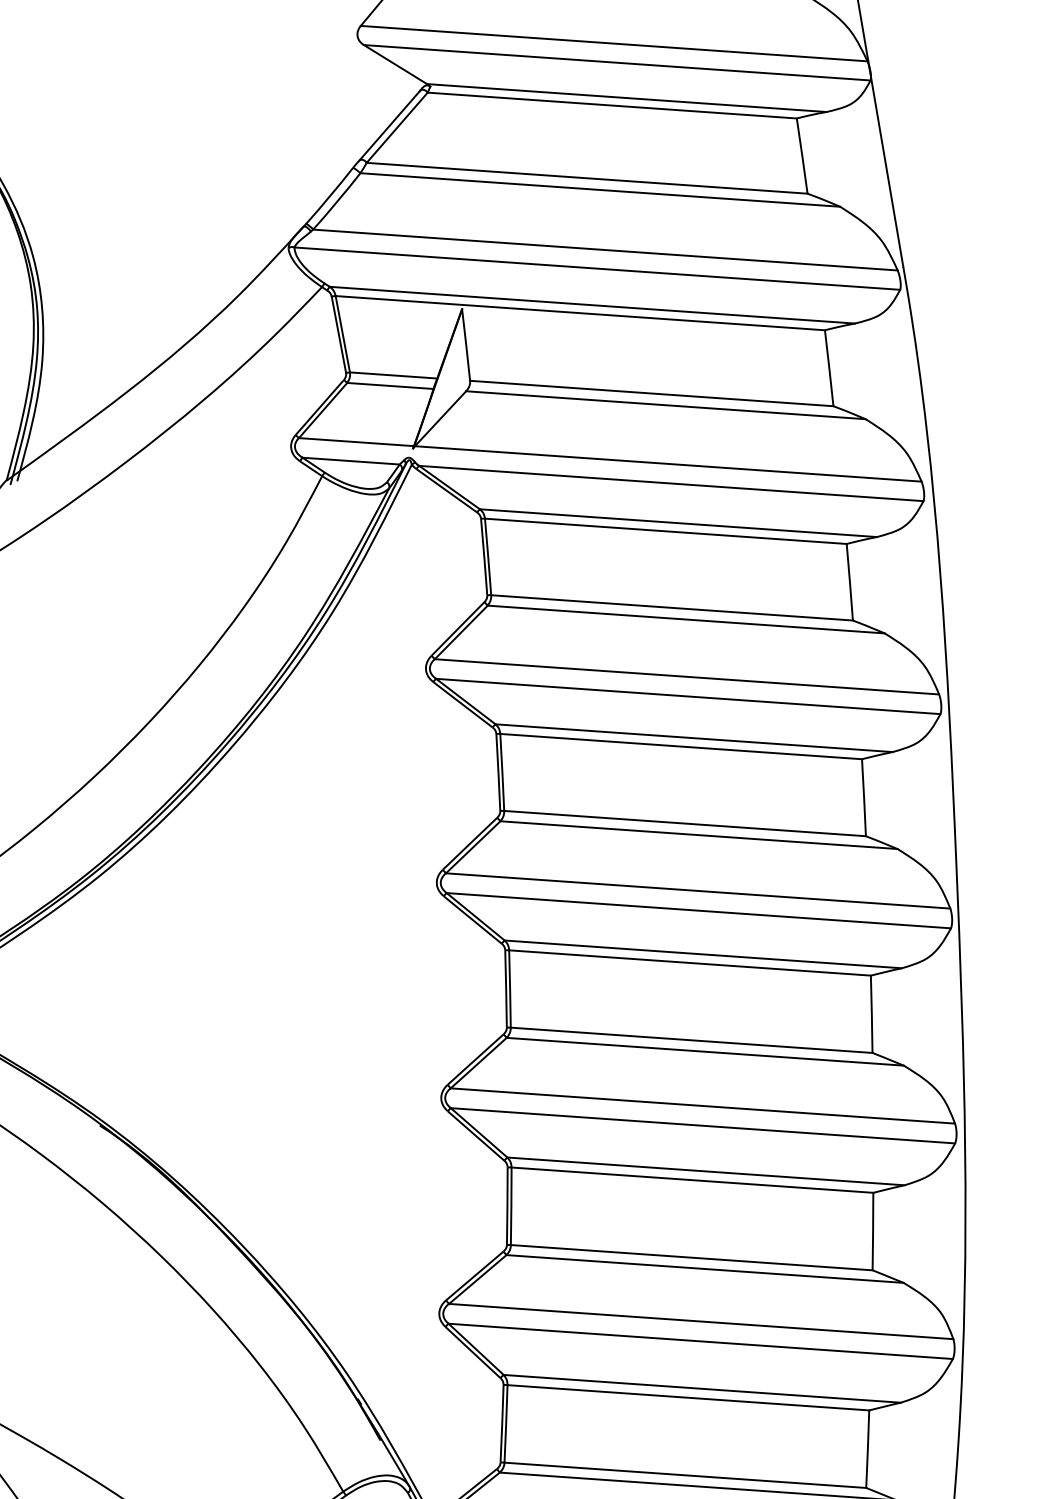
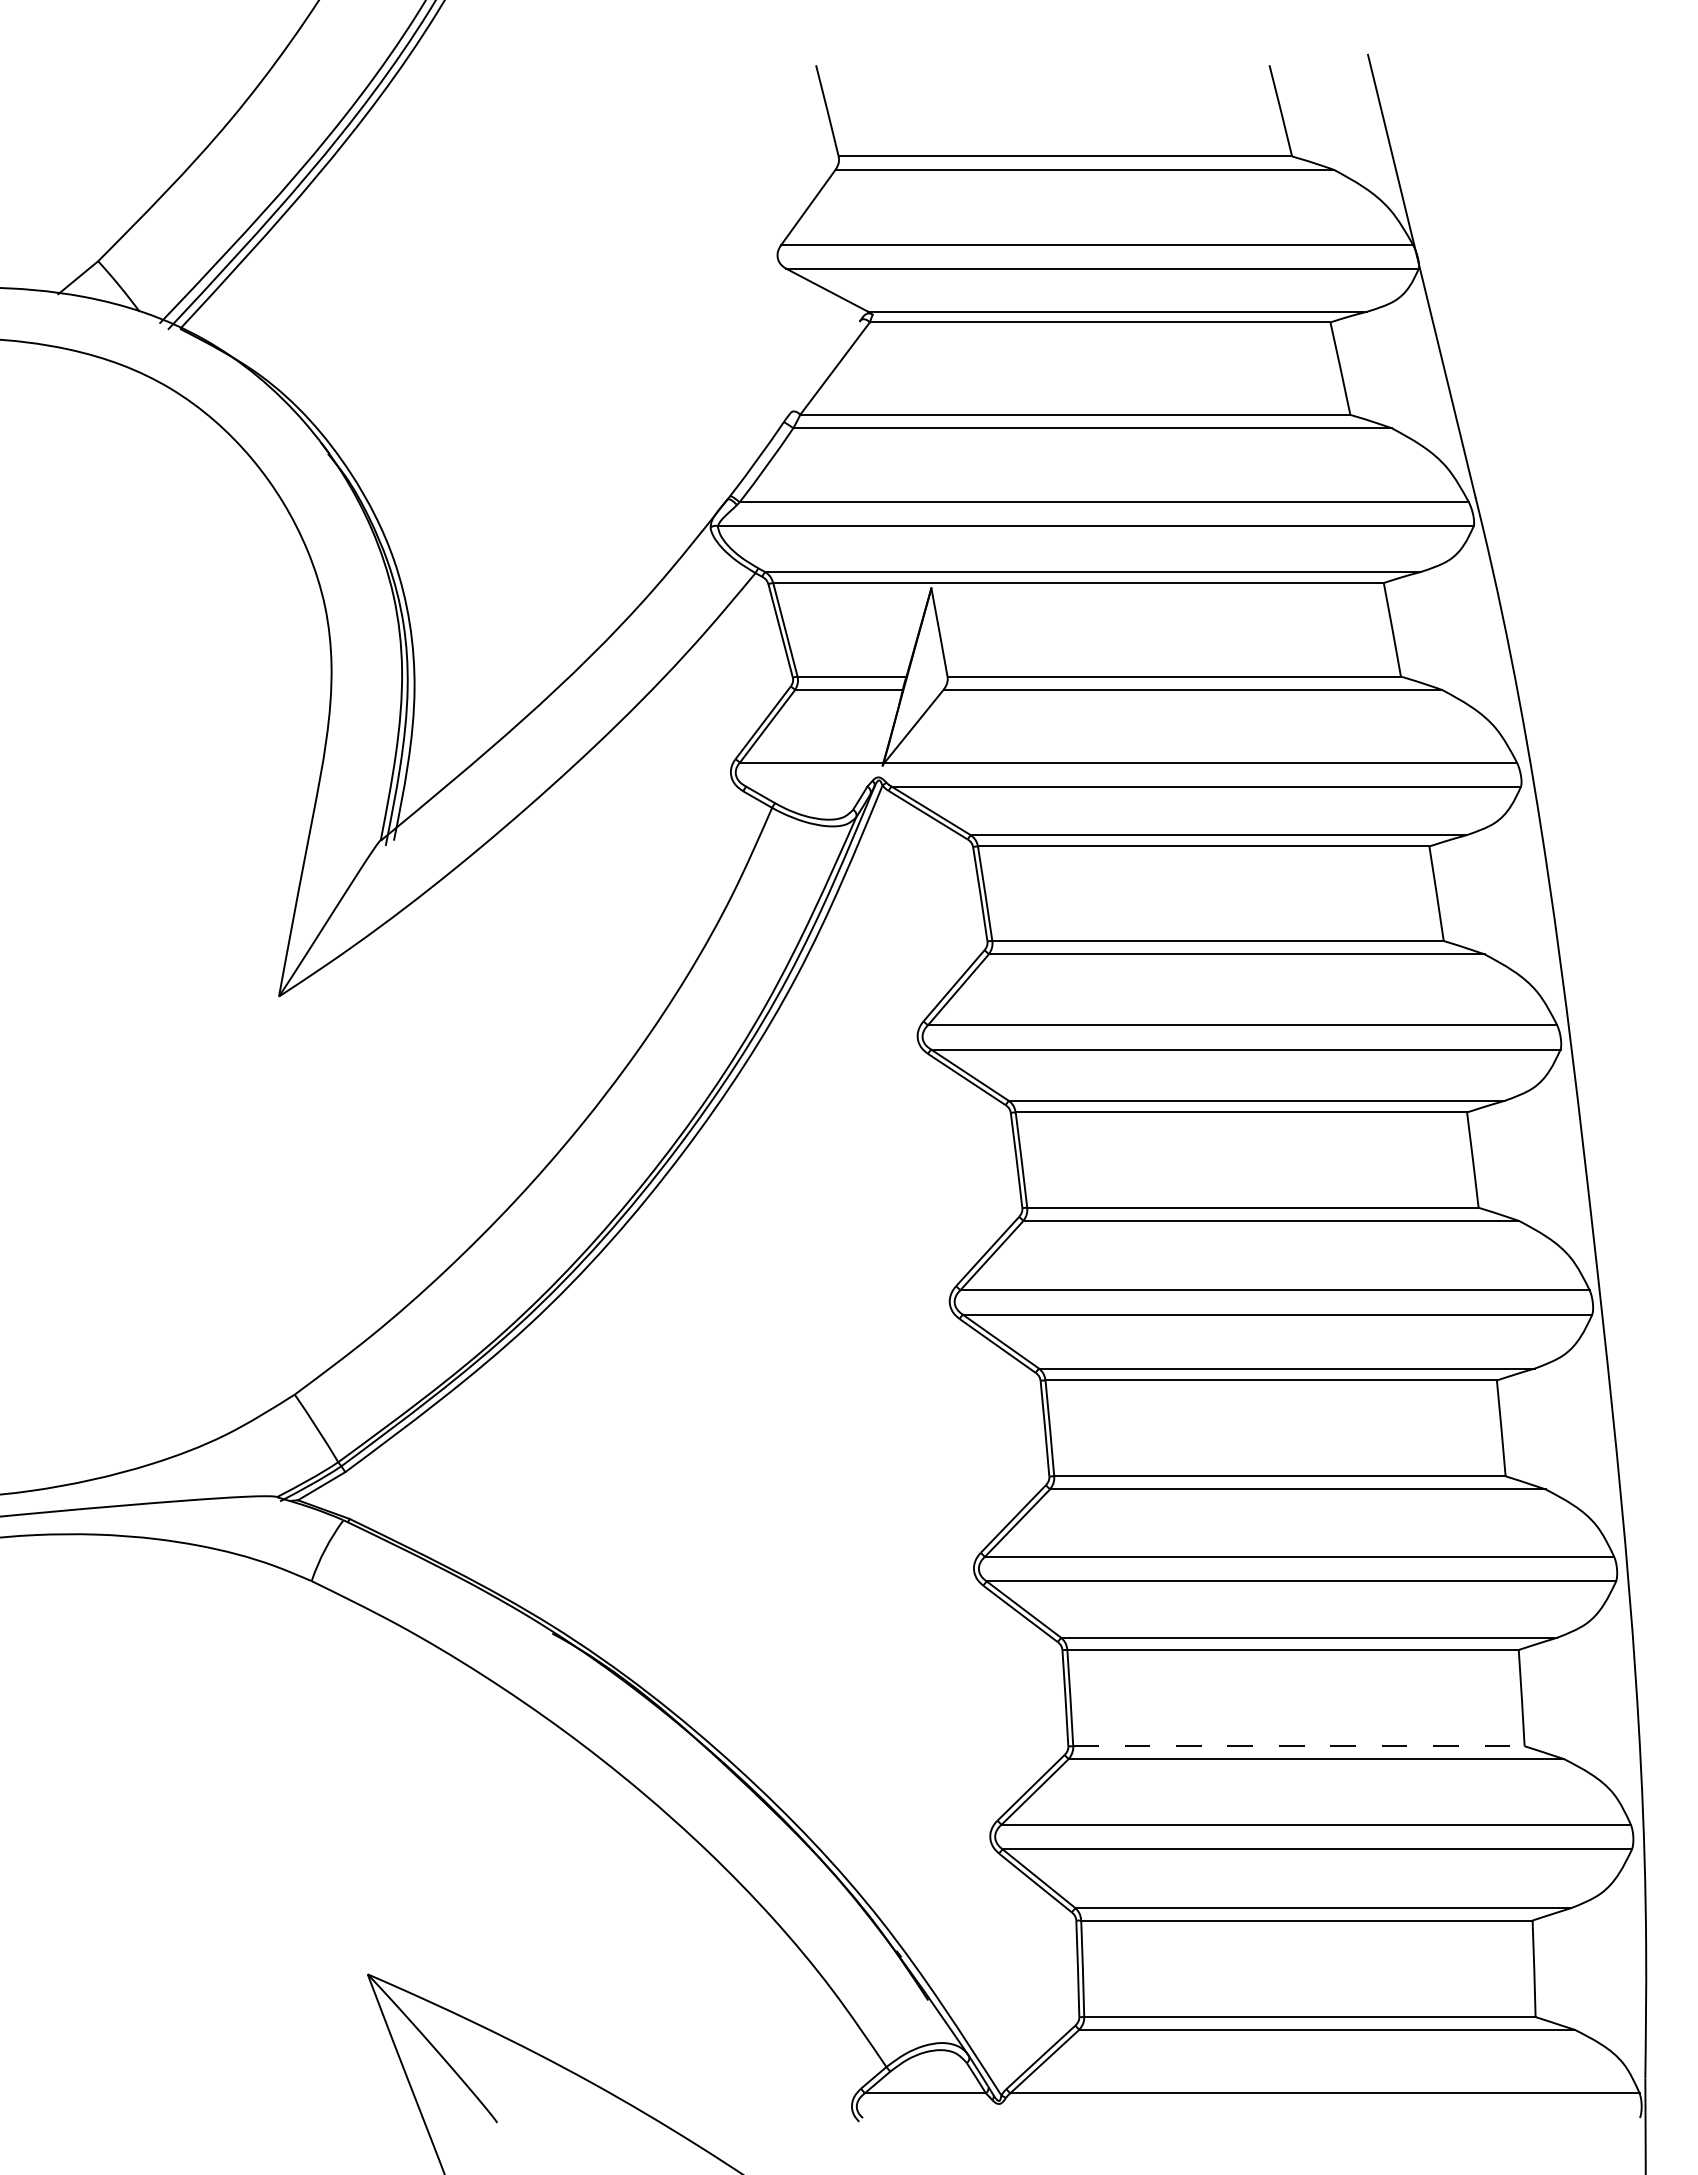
line: (389, 126) -> (825, 367), removed
line: (350, 460) -> (806, 786), removed
line: (691, 1257) -> (1298, 1746), solid -> dashed

